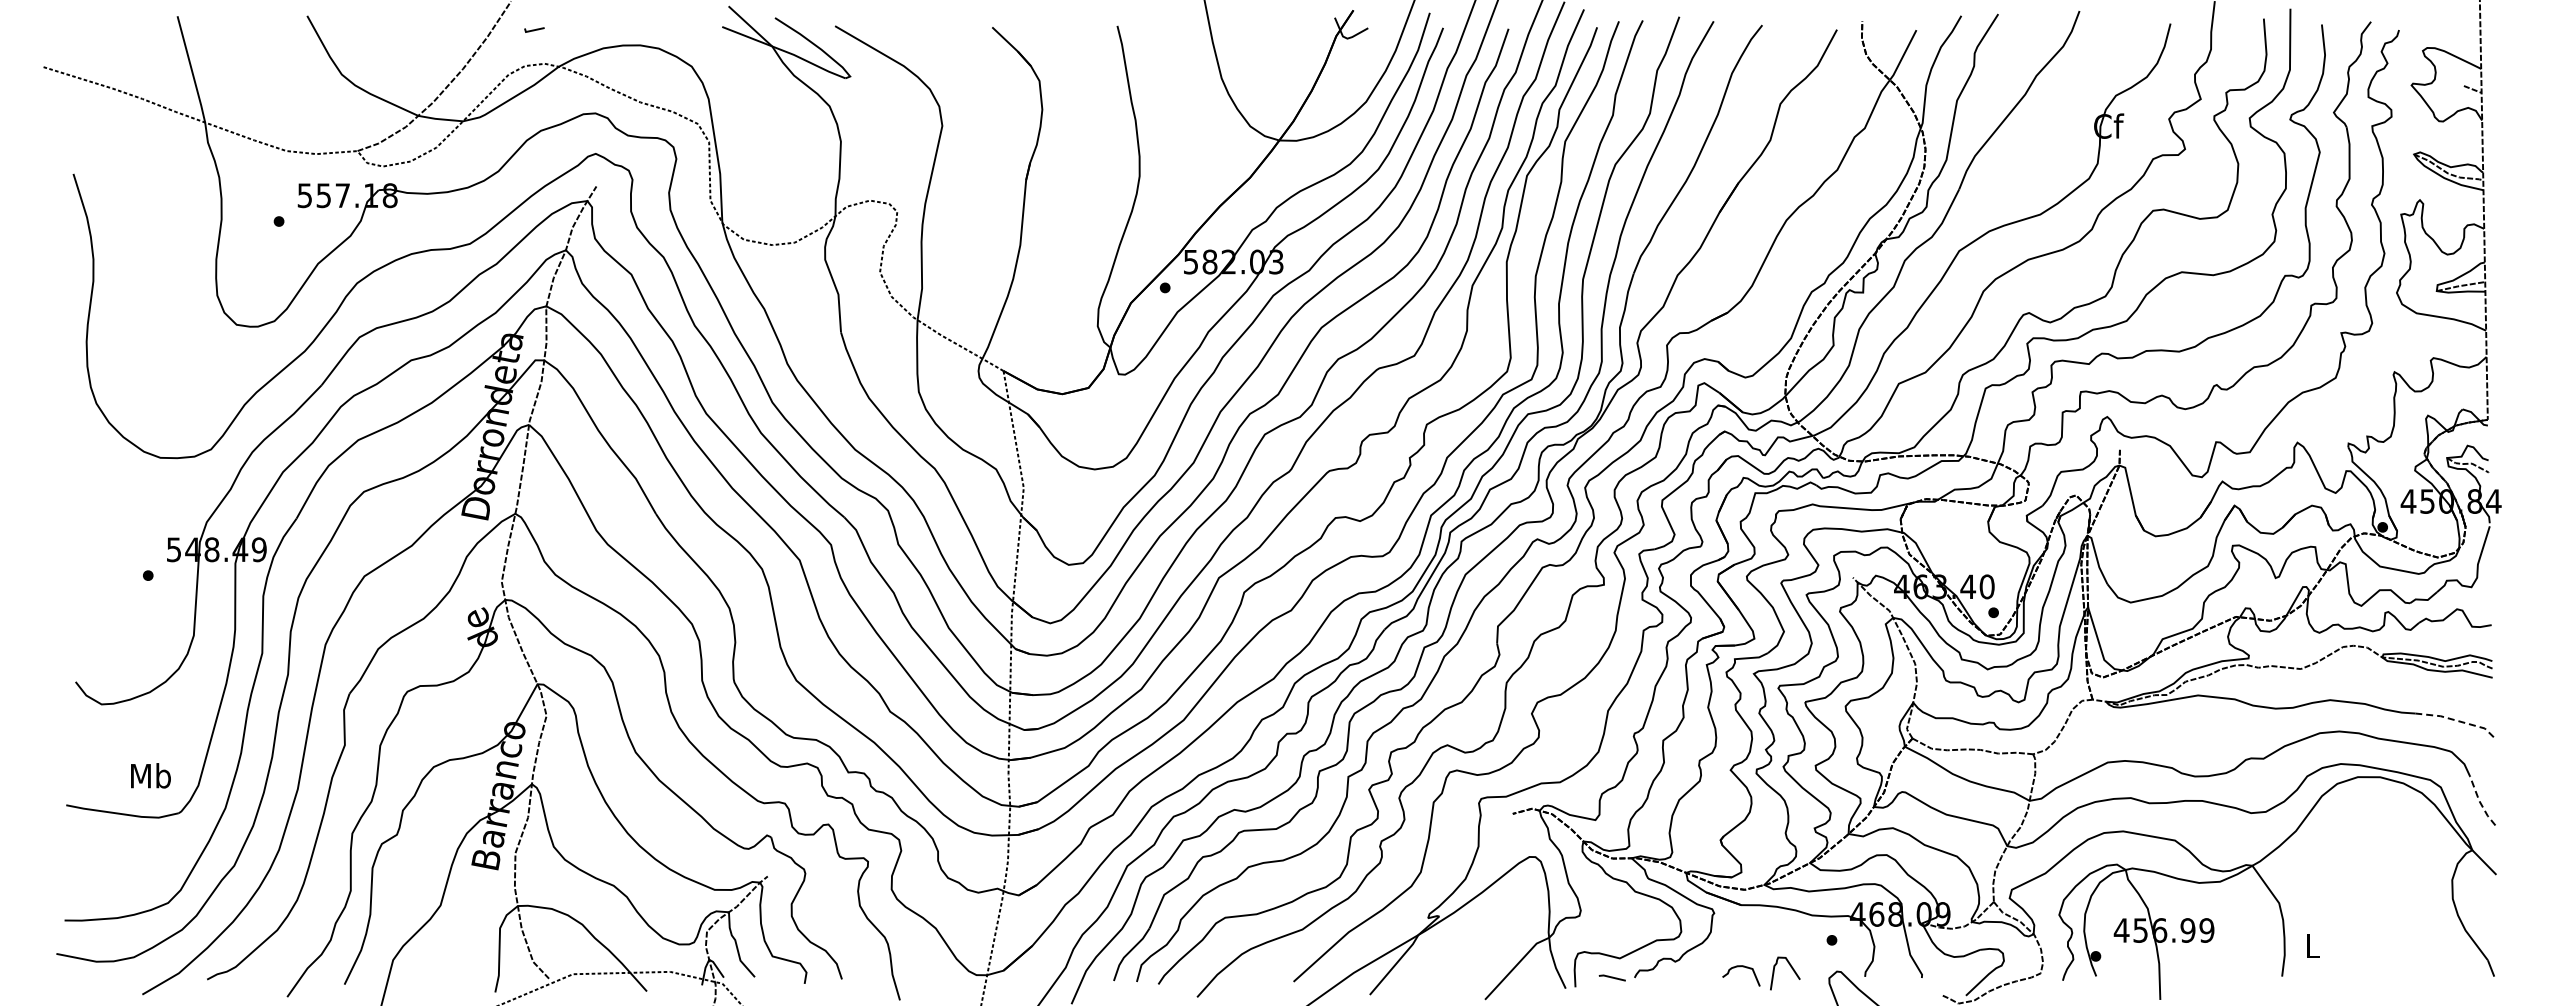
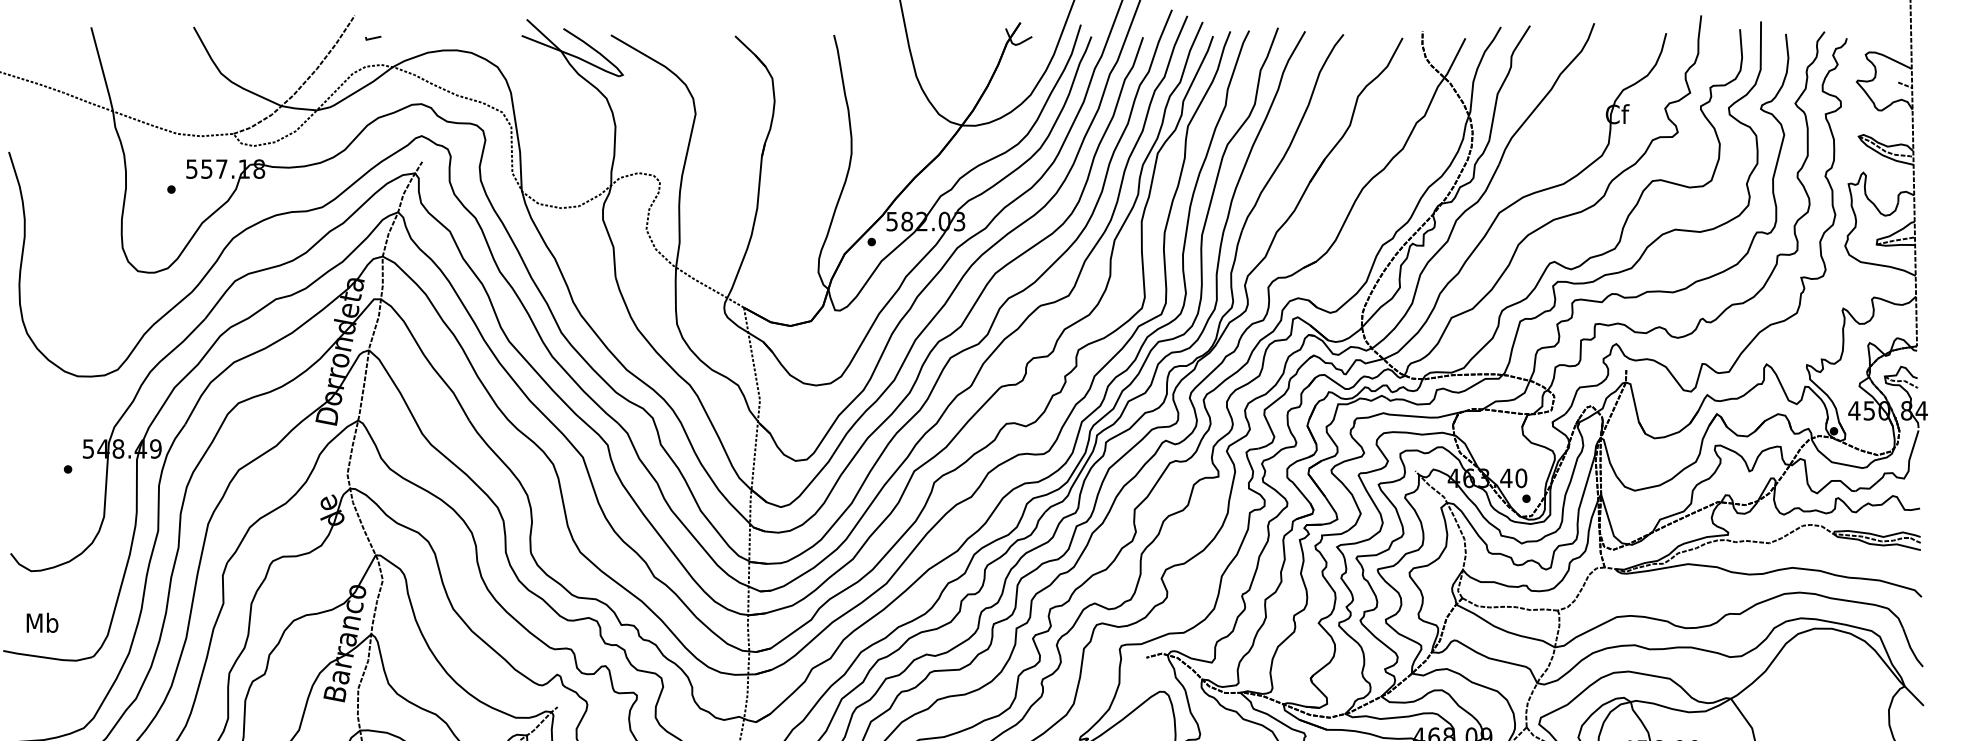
line: (2456, 720) -> (1892, 583), dashed -> solid
text: (150, 775) -> (42, 622), moved
line: (2480, 802) -> (1911, 648), dashed -> solid

